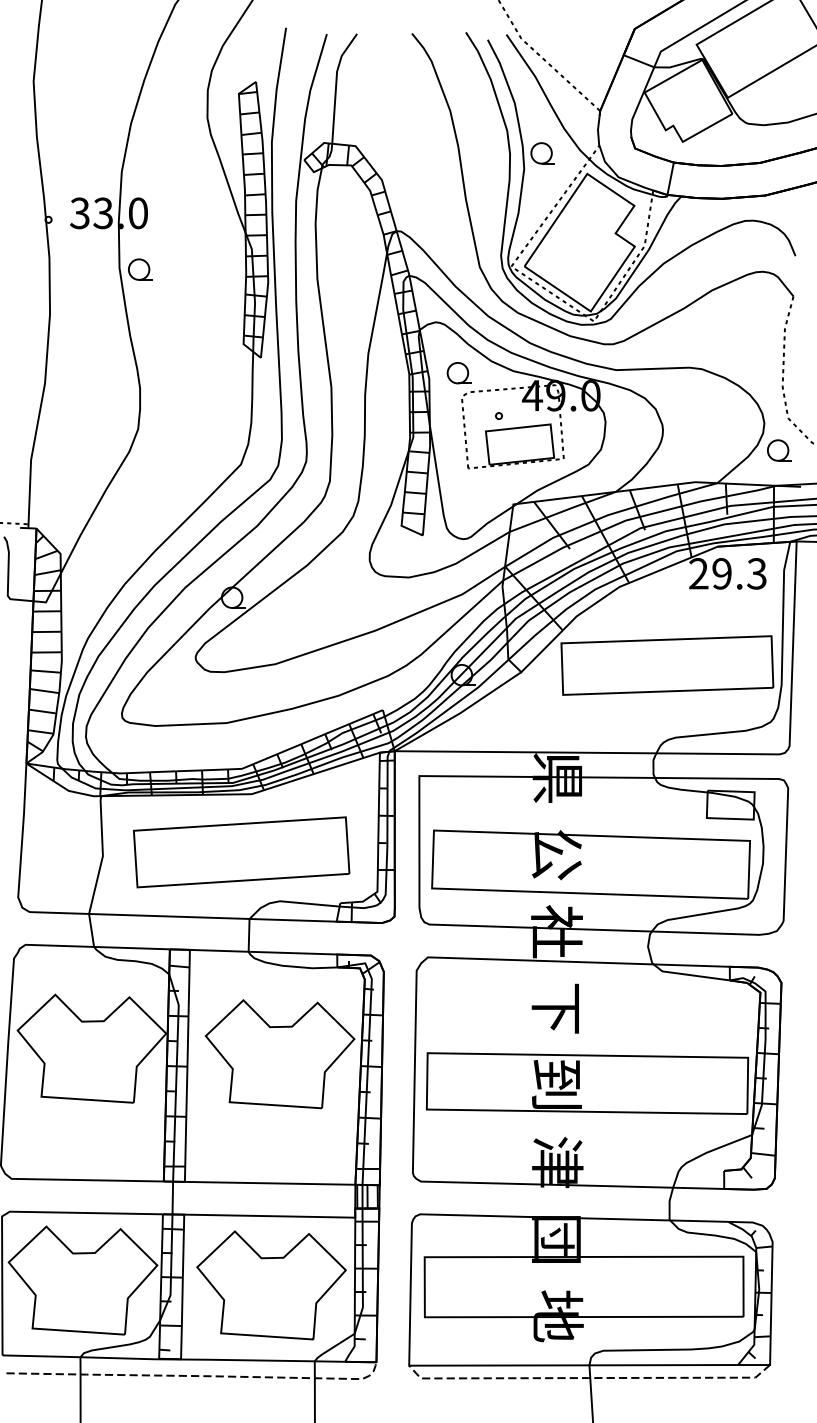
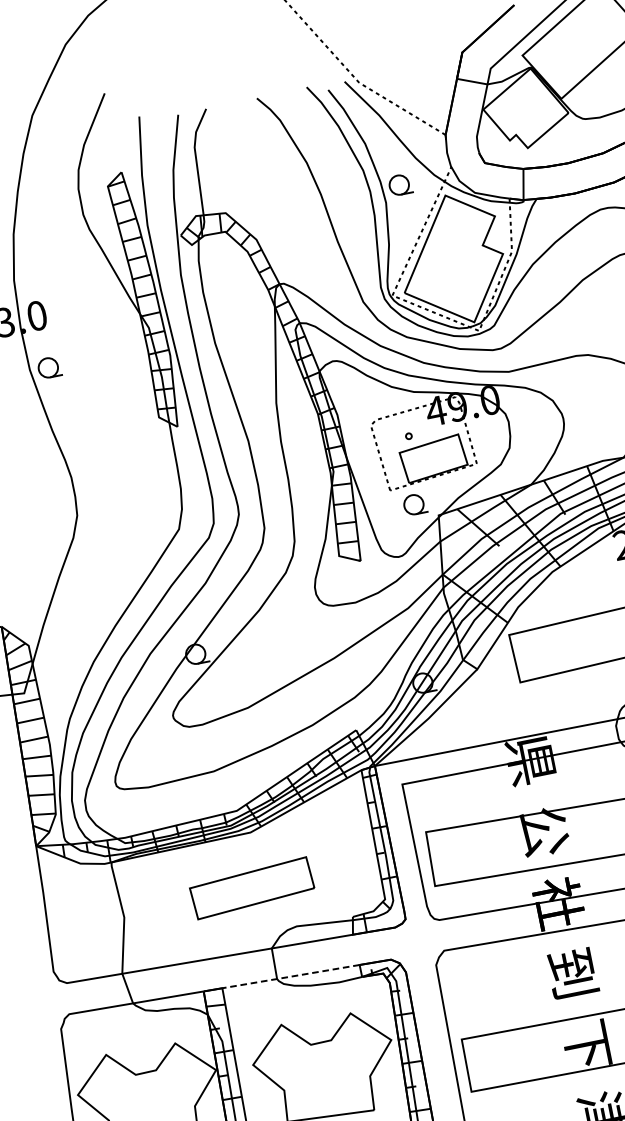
part: (458, 373) -> (414, 504), moved
part: (241, 852) -> (251, 888), size x0.6
line: (262, 952) -> (290, 977), solid -> dashed
text: (556, 1008) -> (572, 974), 下 -> 到
text: (556, 1085) -> (587, 1045), 到 -> 下

